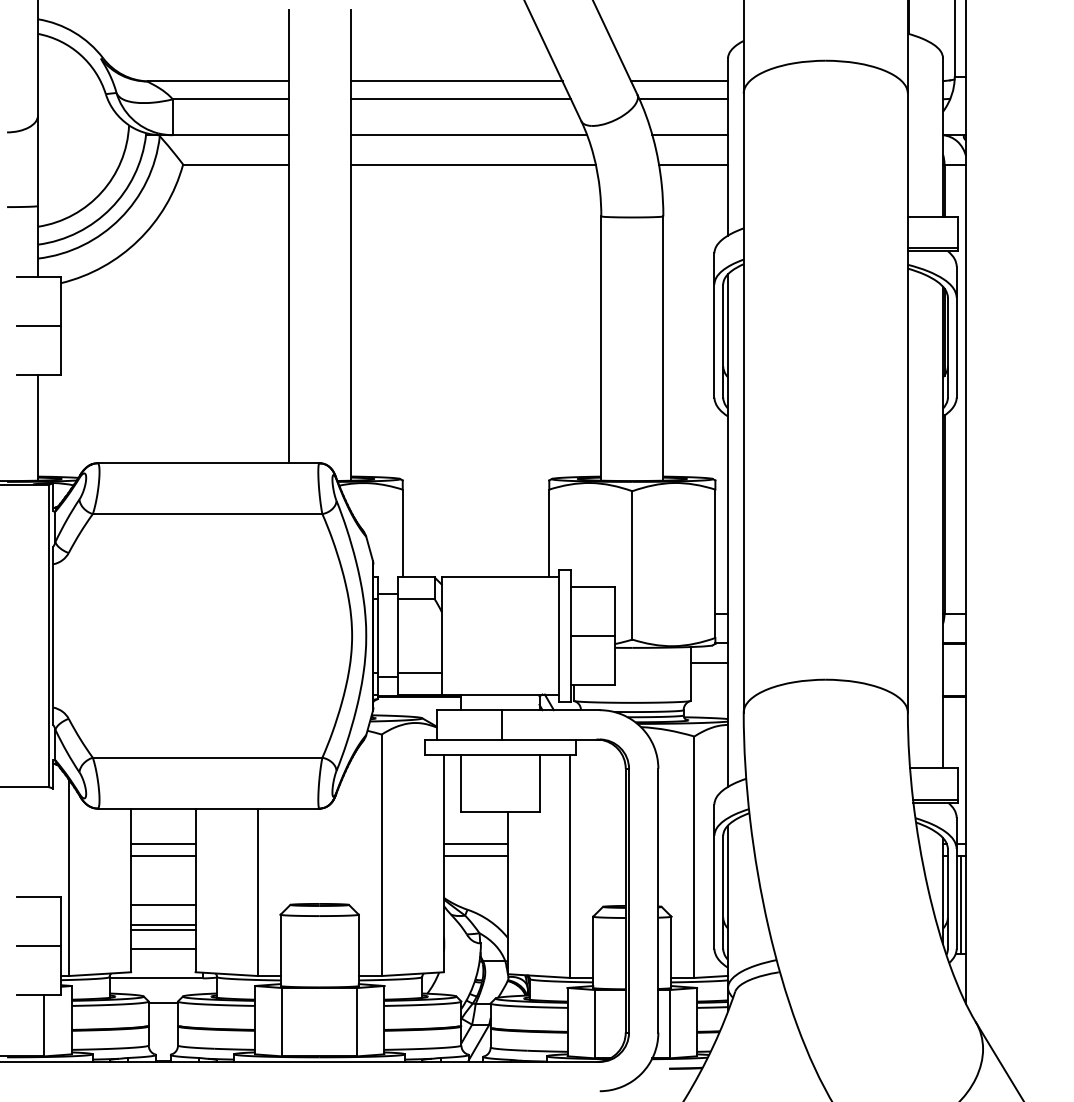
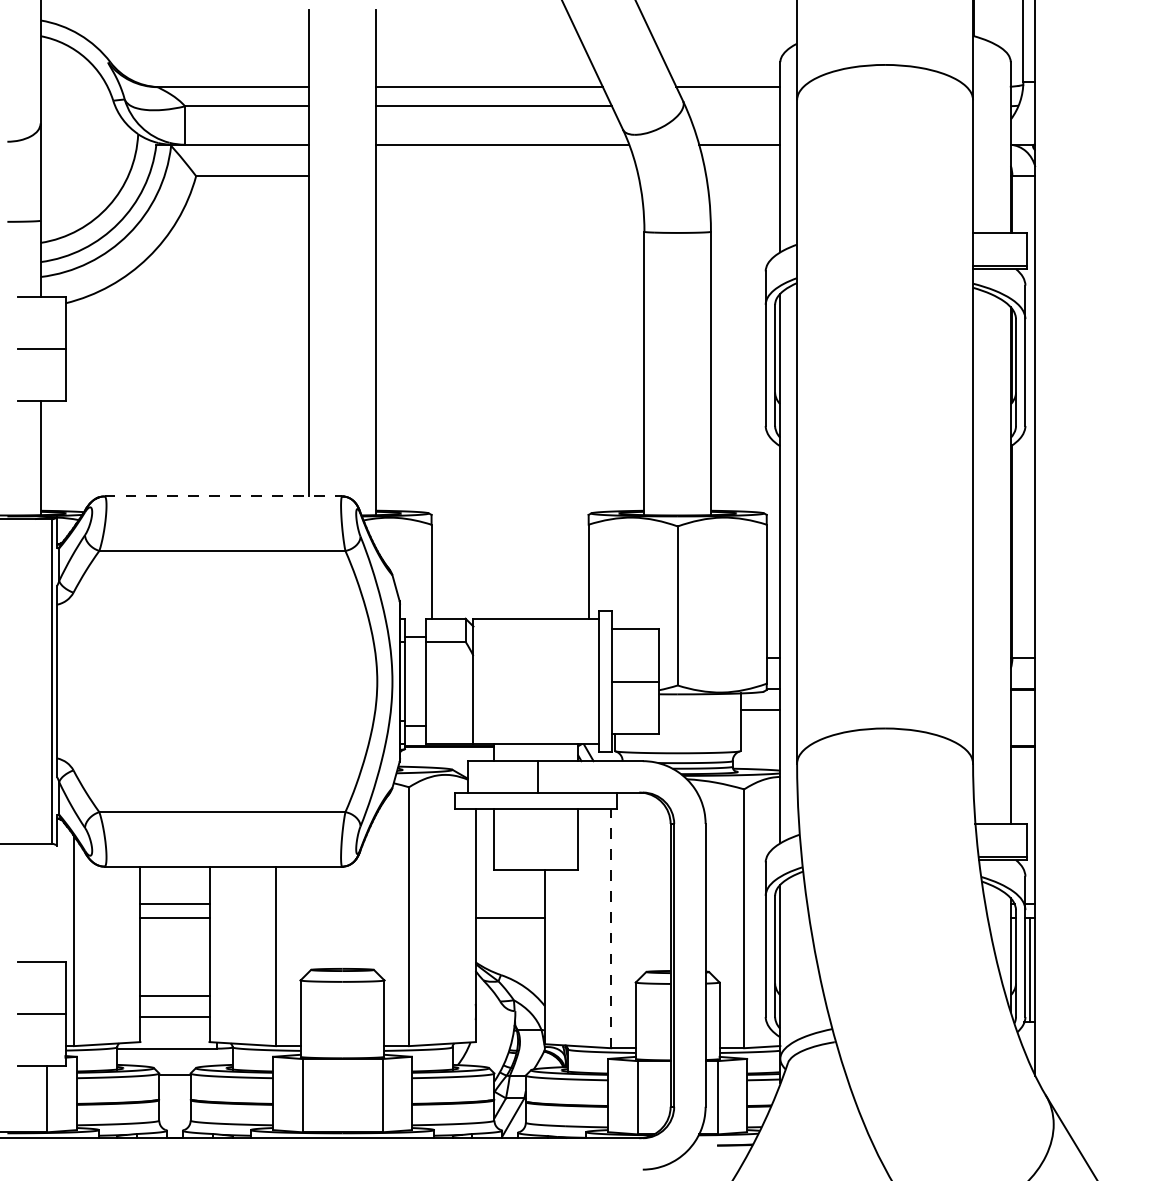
line: (683, 99) -> (732, 106), removed
line: (472, 164) -> (506, 176), removed
line: (693, 164) -> (743, 176), removed
line: (208, 463) -> (223, 496), solid -> dashed
line: (419, 673) -> (449, 721), removed
line: (475, 843) -> (509, 904), removed
line: (570, 866) -> (611, 928), solid -> dashed
line: (162, 905) -> (174, 970), removed
line: (162, 925) -> (174, 991), removed

